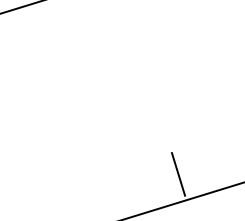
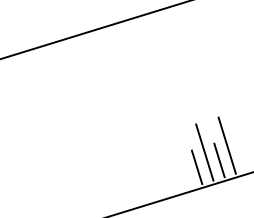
line: (216, 146) -> (226, 145), added
line: (187, 155) -> (204, 152), added
line: (207, 165) -> (219, 160), added

